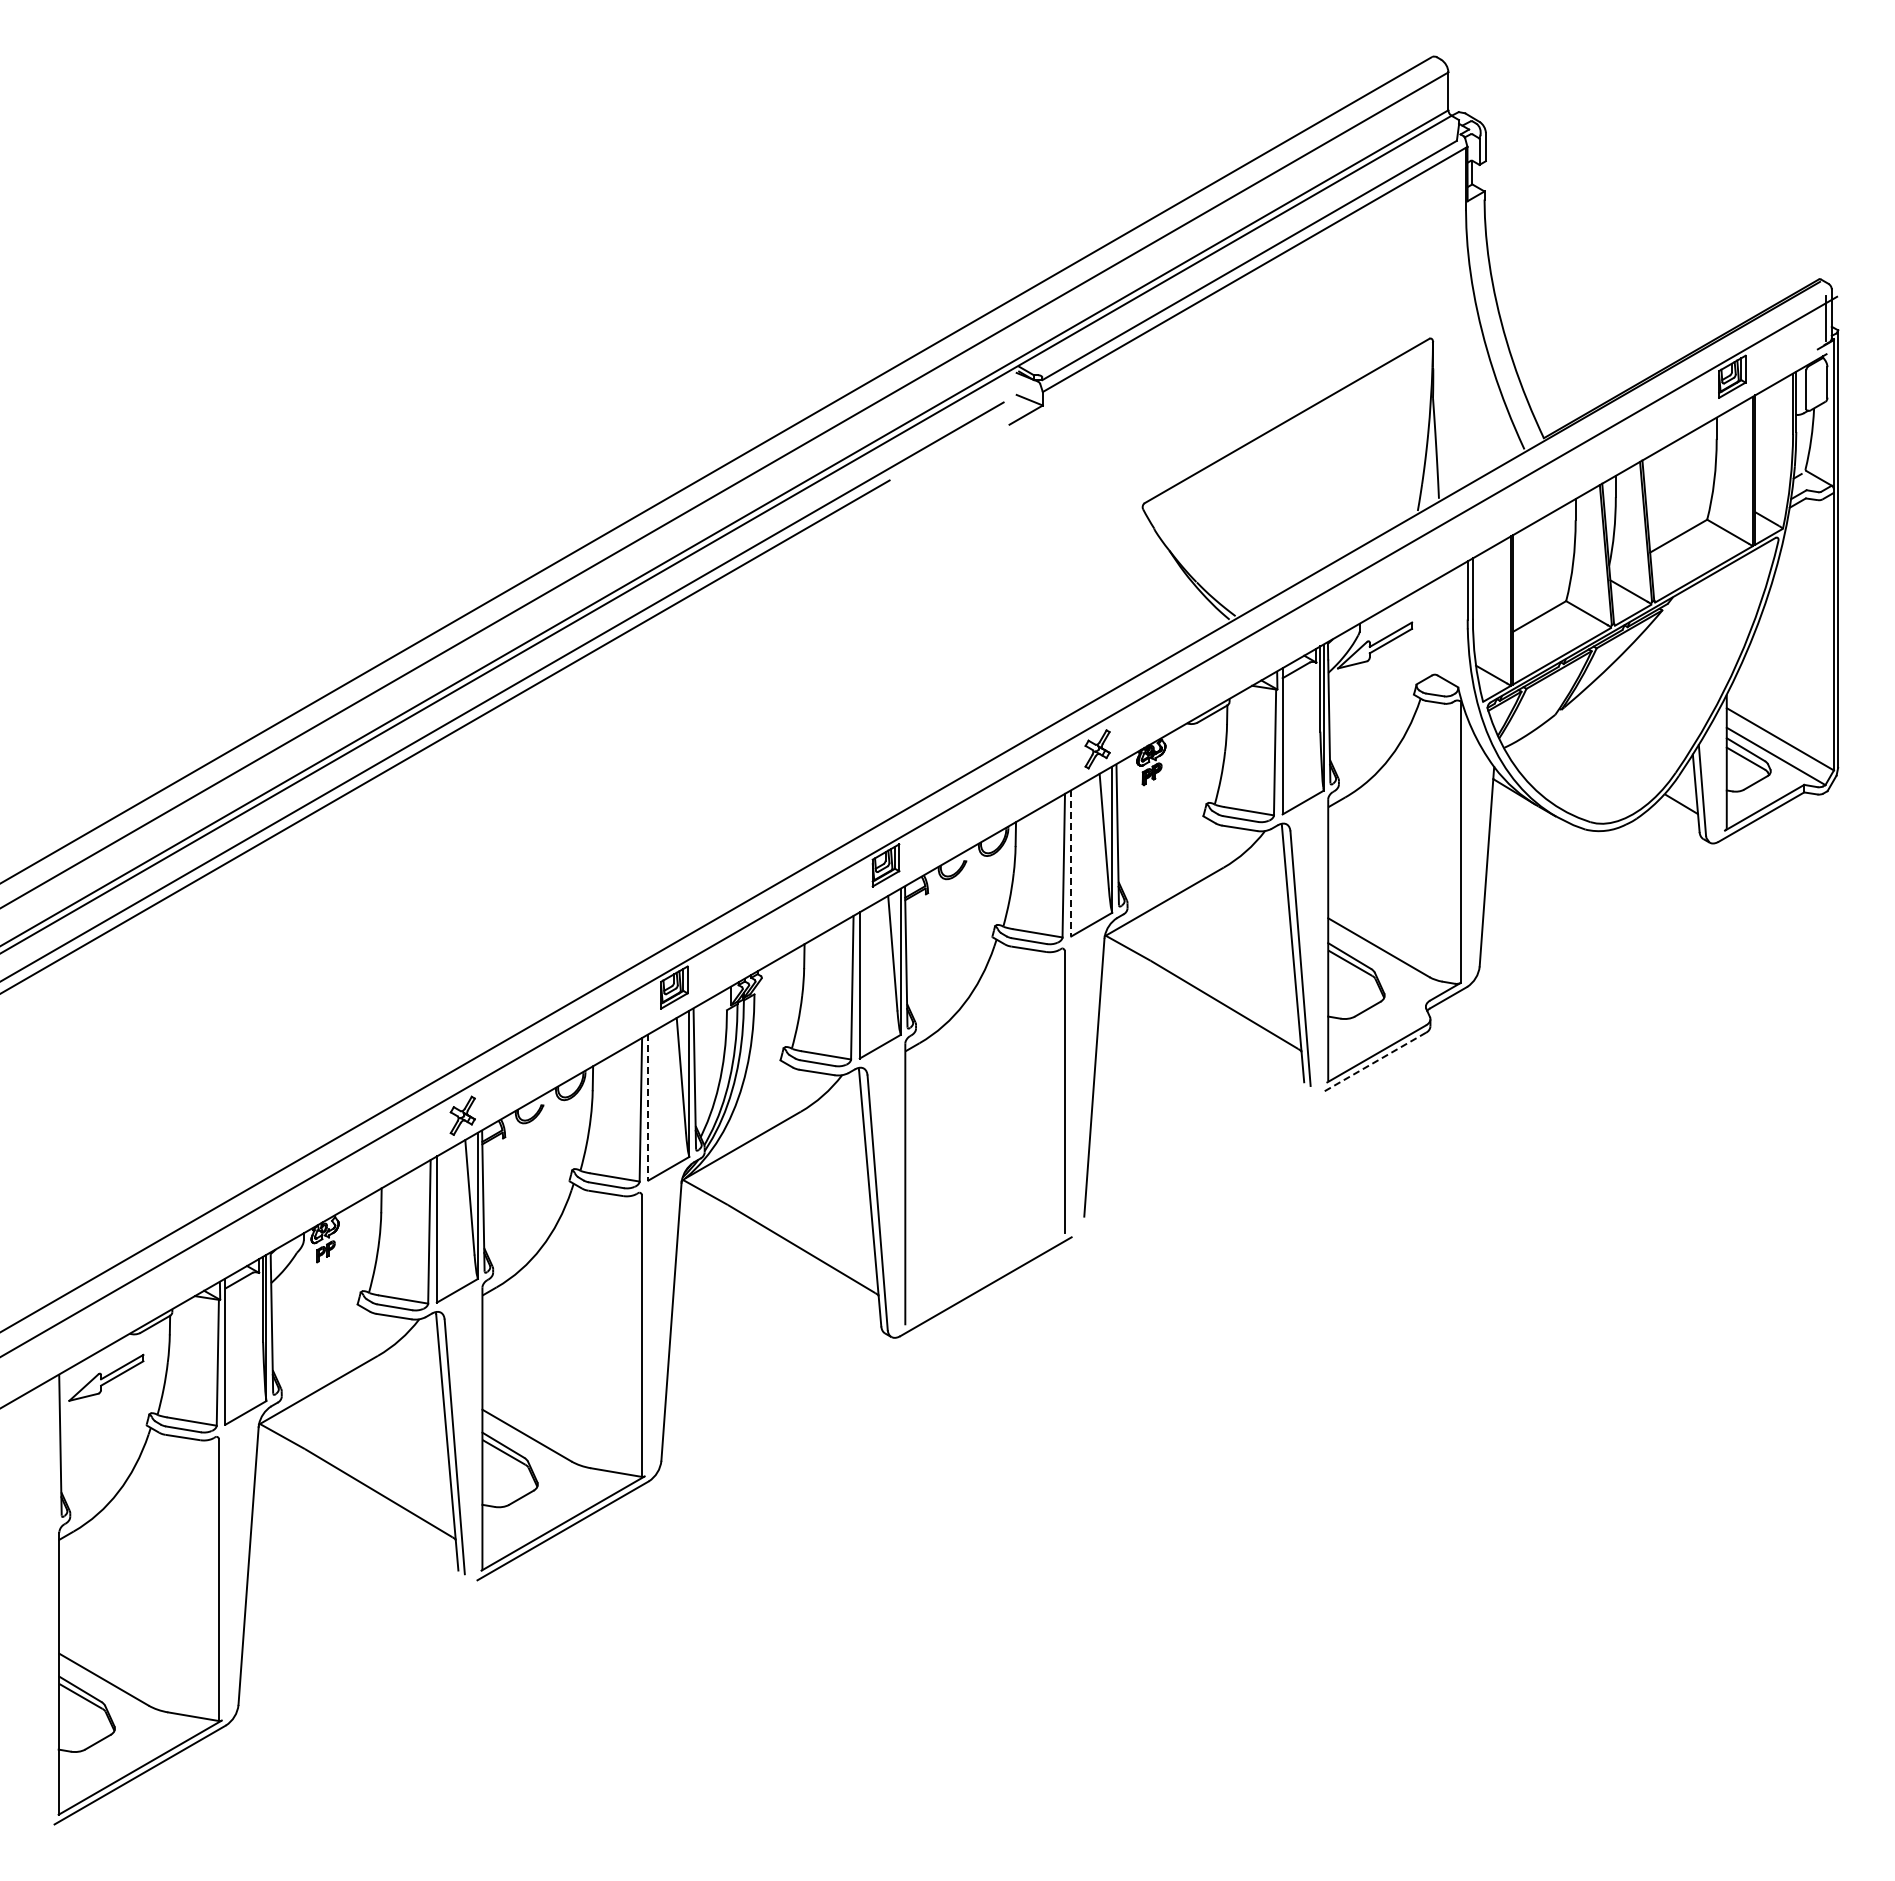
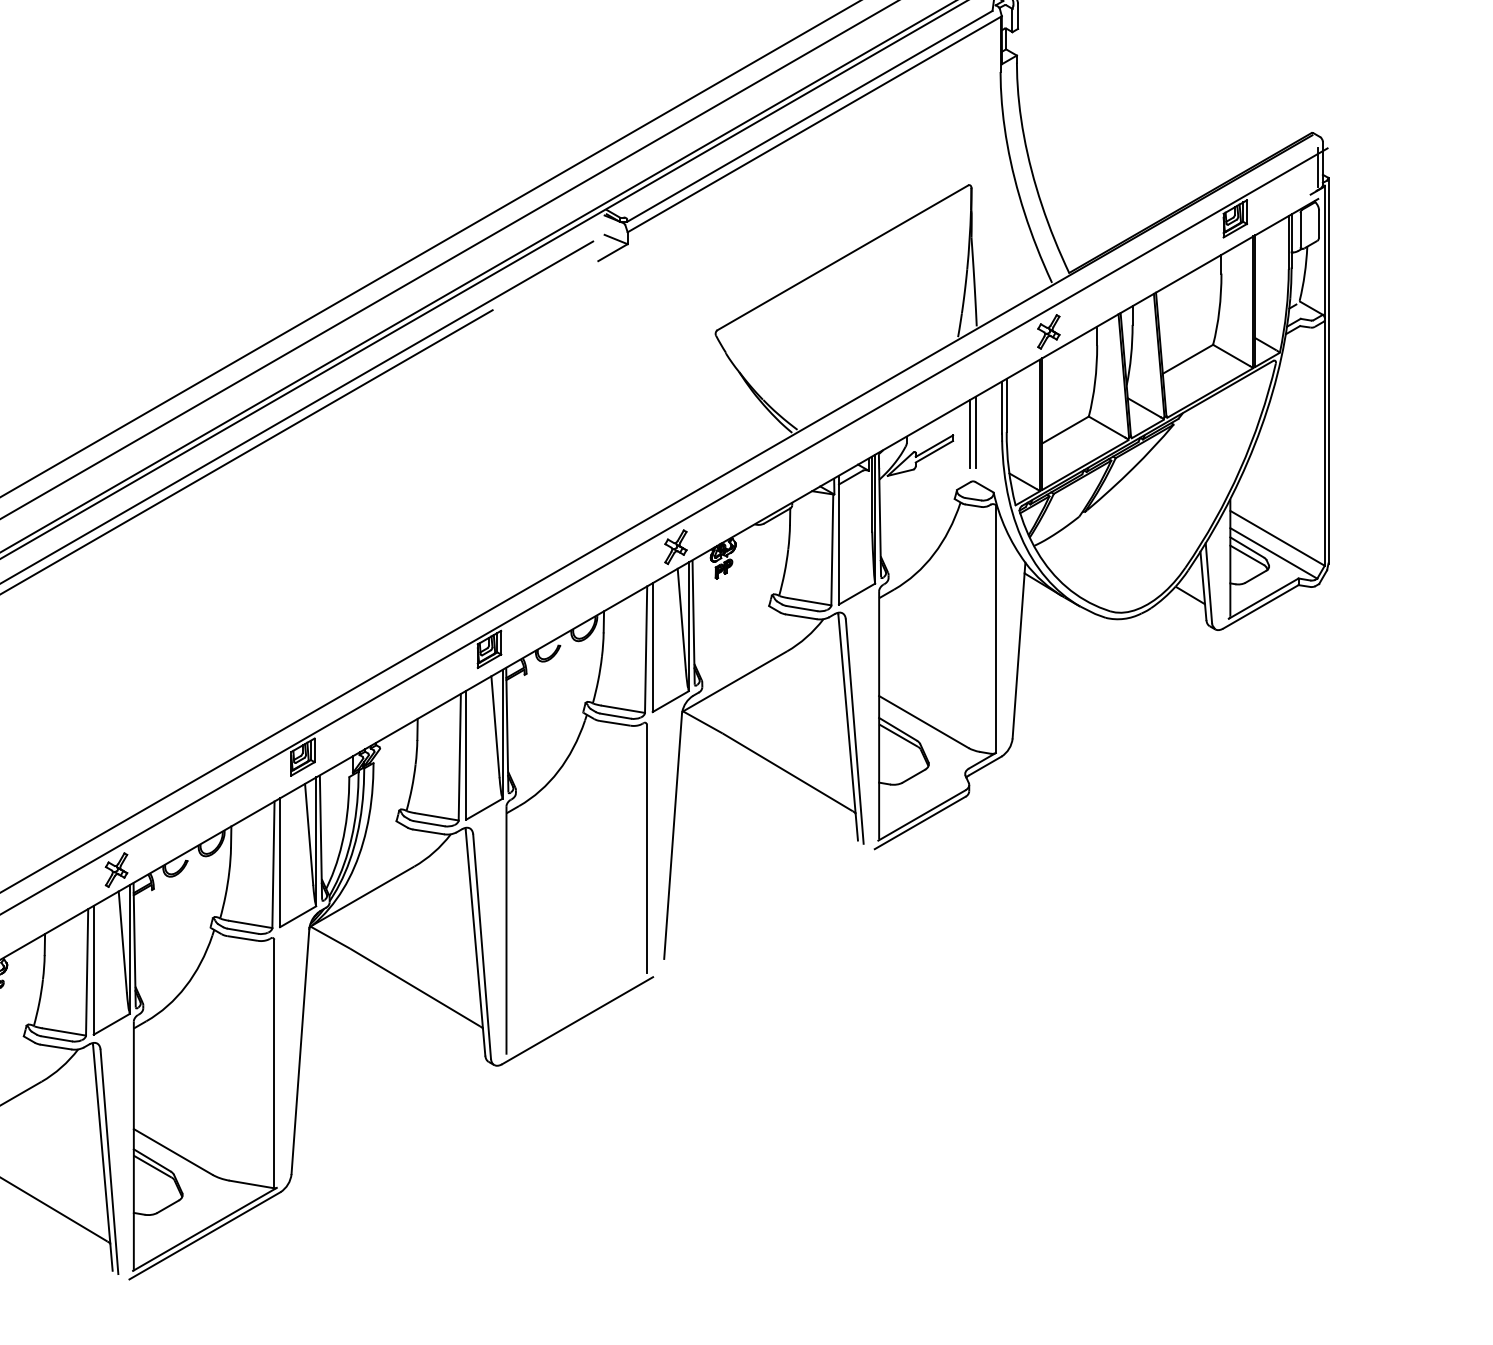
part: (1520, 504) -> (1048, 331), added
line: (1438, 618) -> (976, 431), added
line: (1431, 620) -> (970, 433), added
line: (1071, 863) -> (652, 647), dashed -> solid
line: (1374, 1062) -> (919, 823), dashed -> solid
line: (648, 1108) -> (280, 863), dashed -> solid

